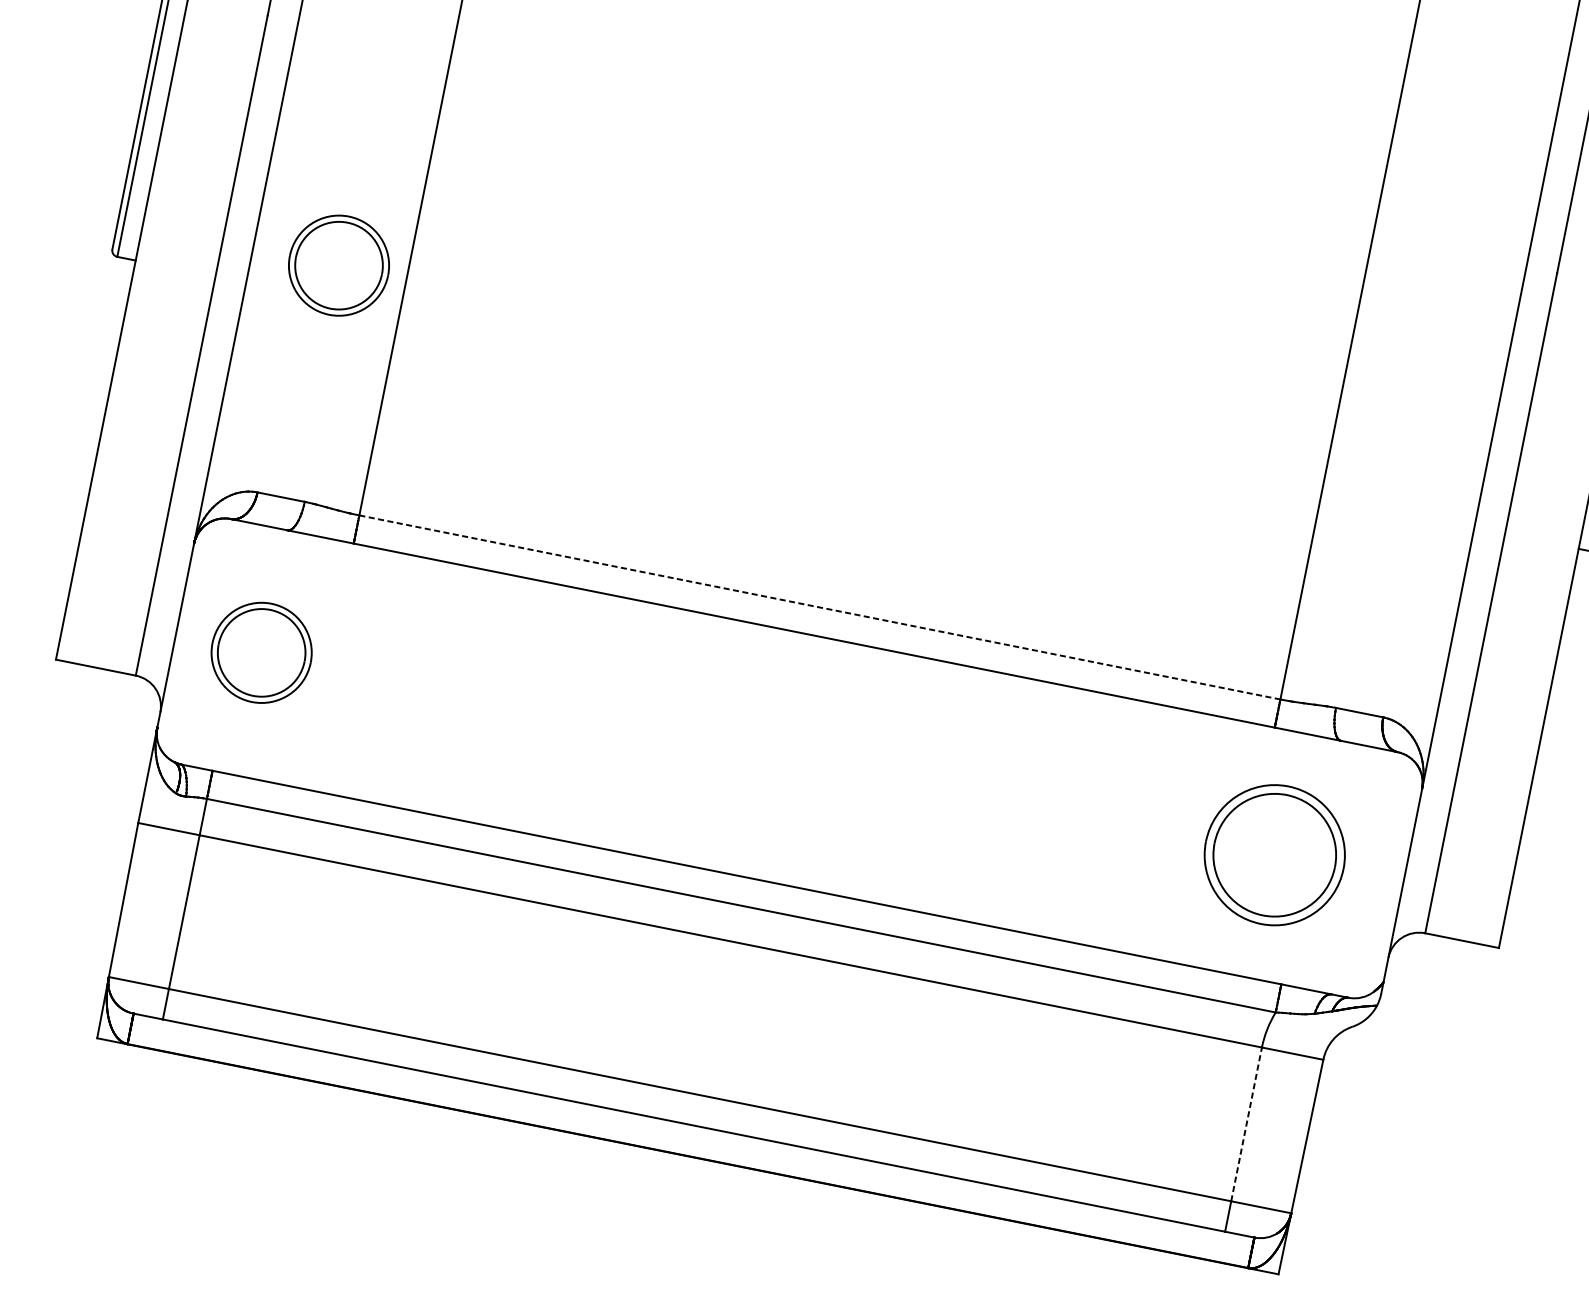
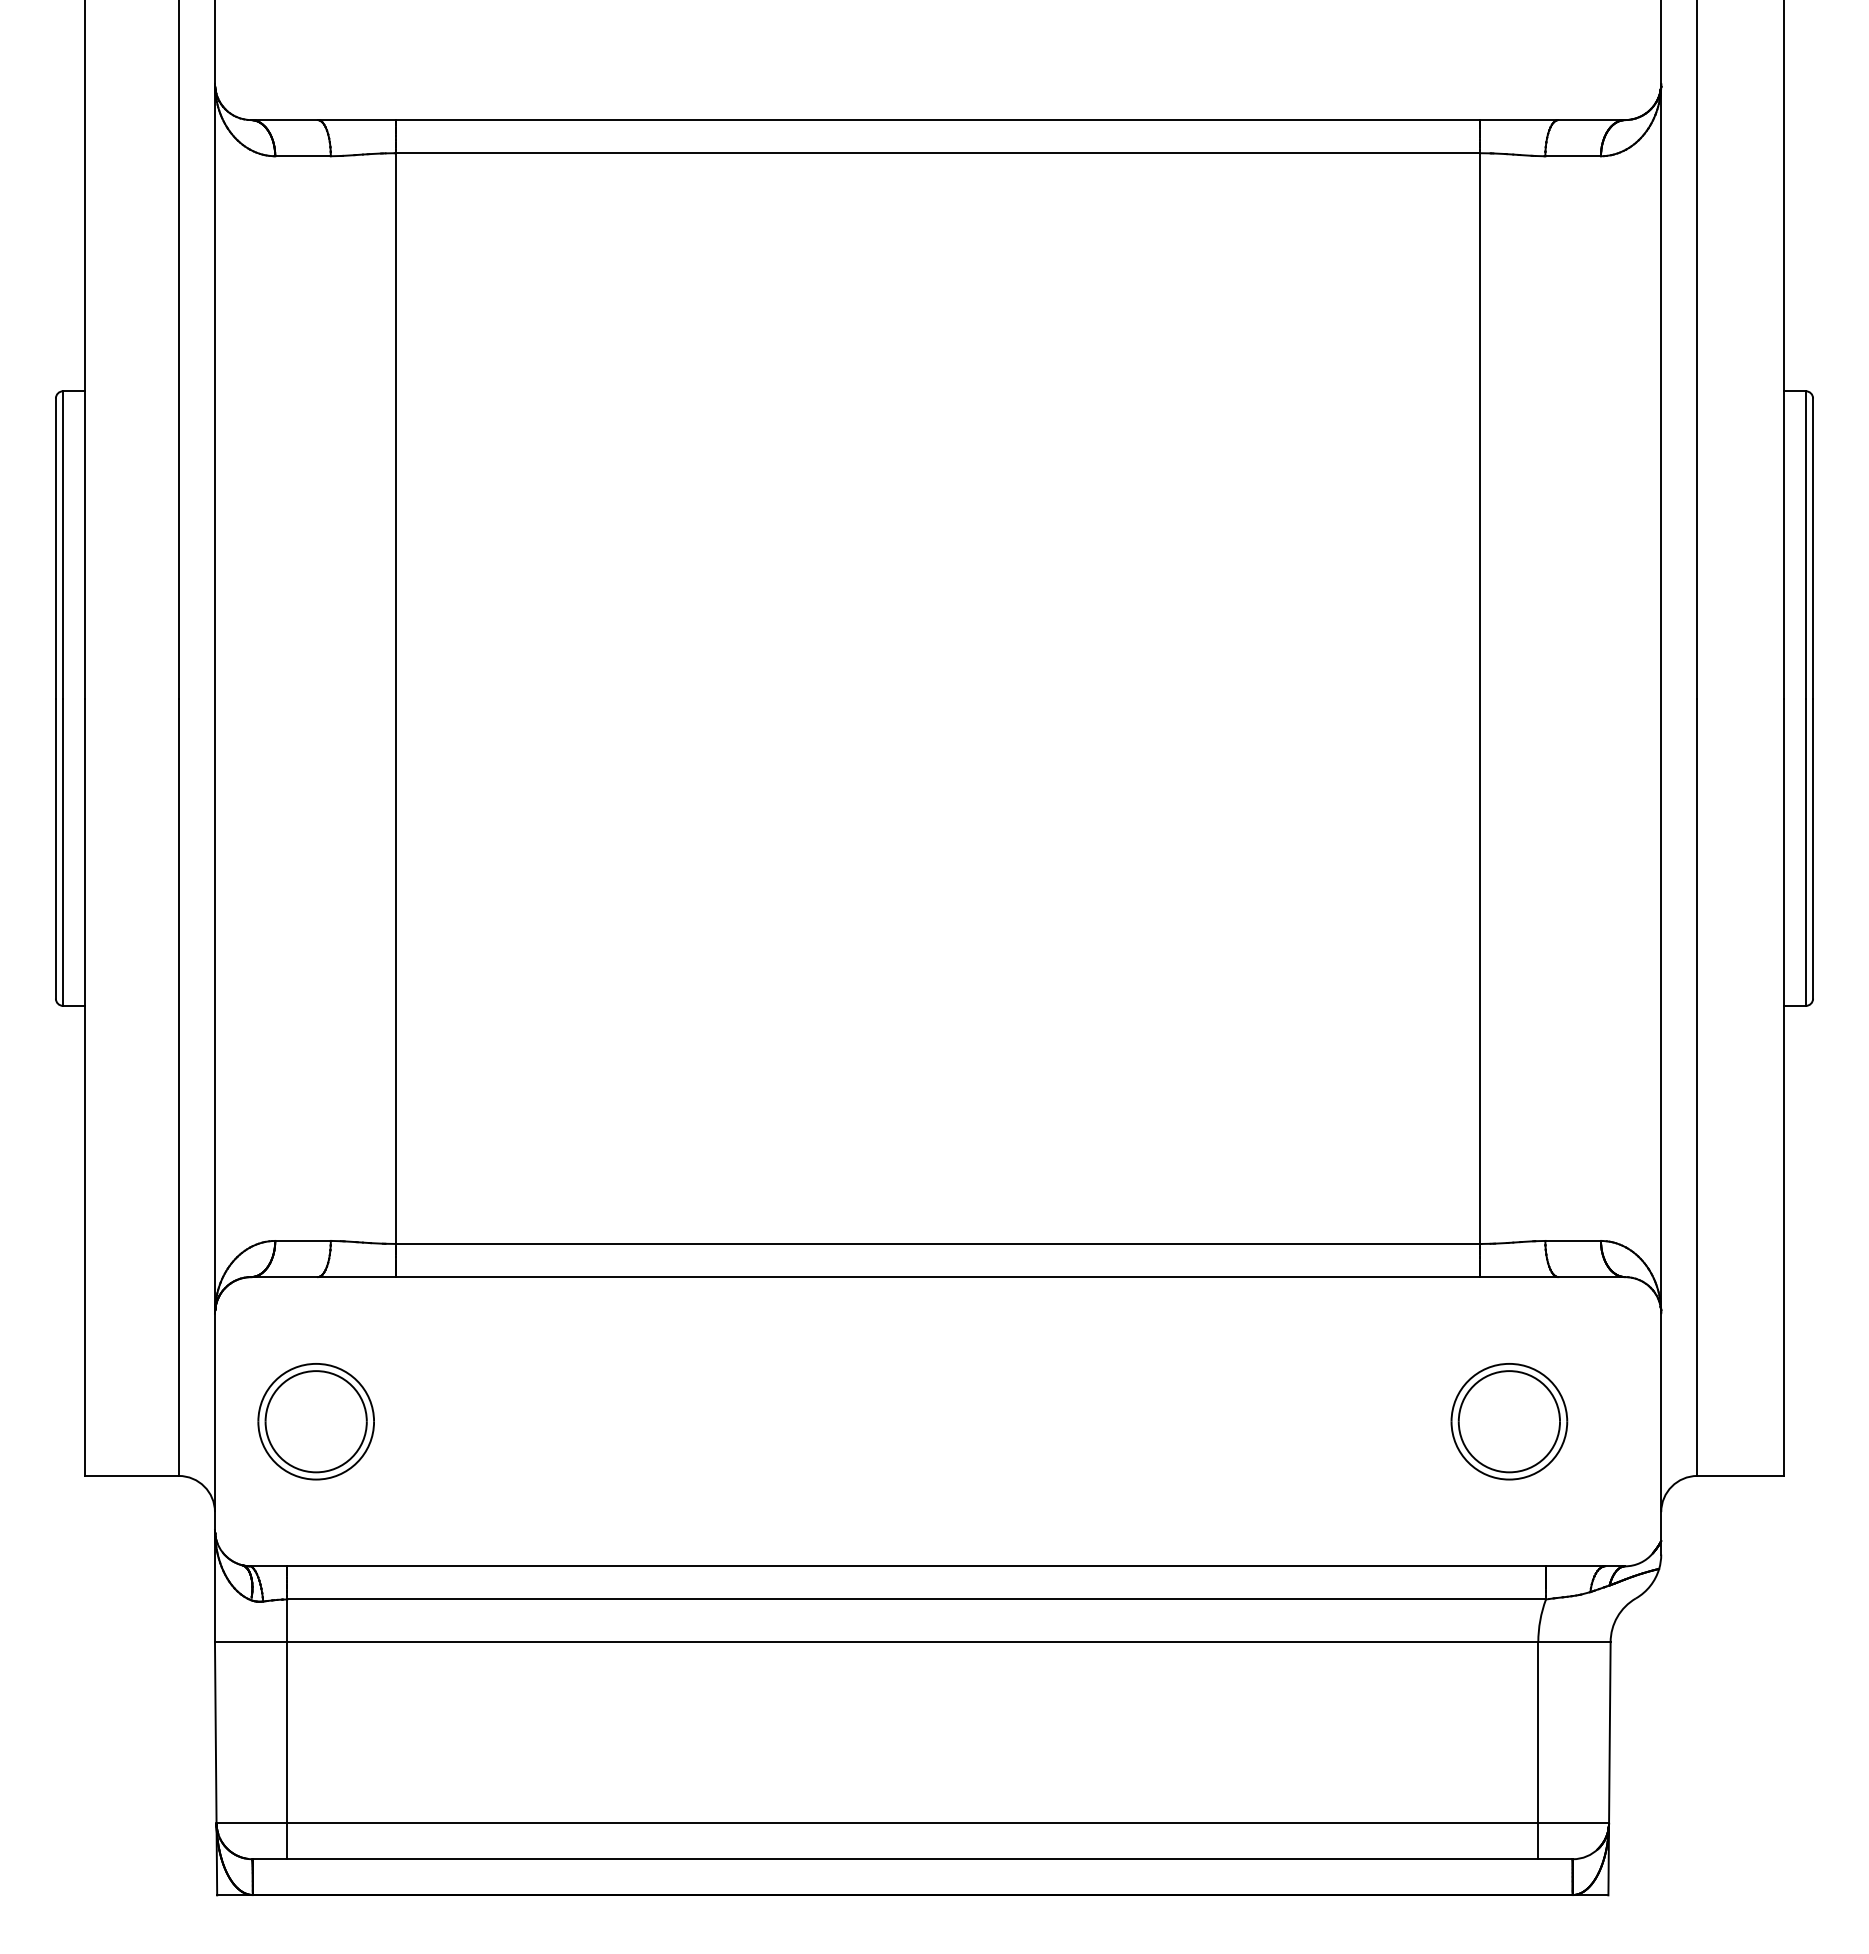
part: (338, 265) -> (315, 965), removed
line: (820, 607) -> (938, 1243), dashed -> solid
part: (1274, 855) -> (1509, 1421), size x0.71
line: (1246, 1124) -> (1538, 1732), dashed -> solid

